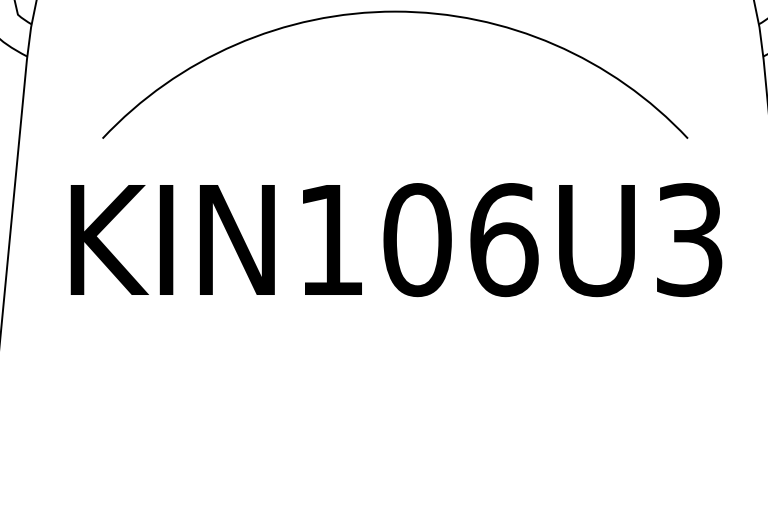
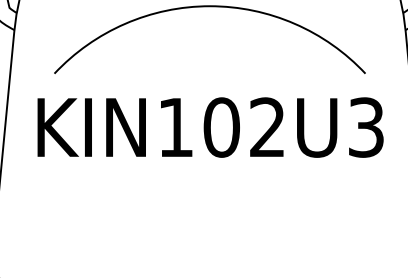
text: (505, 239) -> (268, 127), KIN106U3 -> KIN102U3

